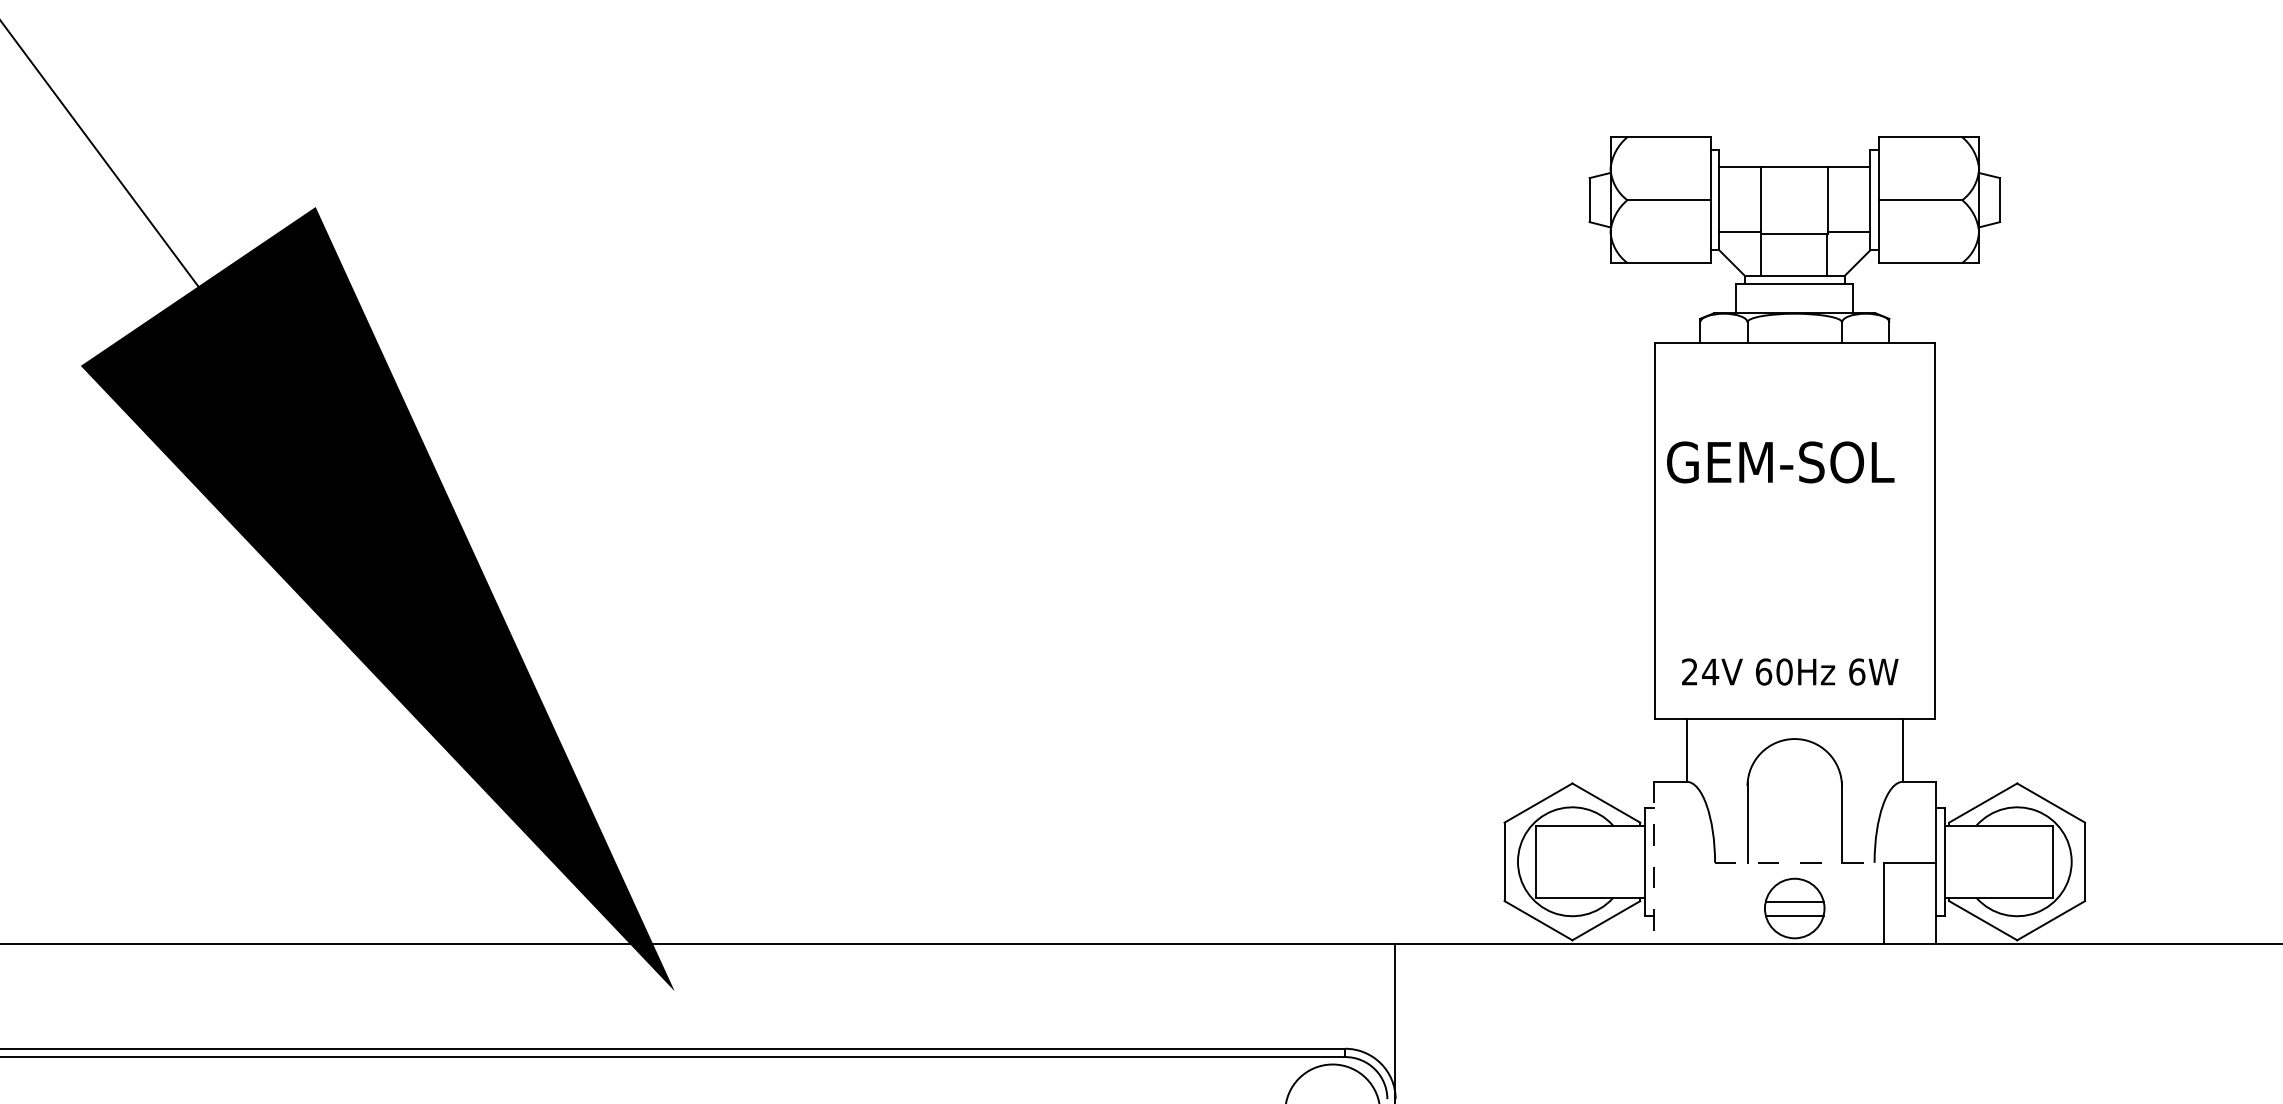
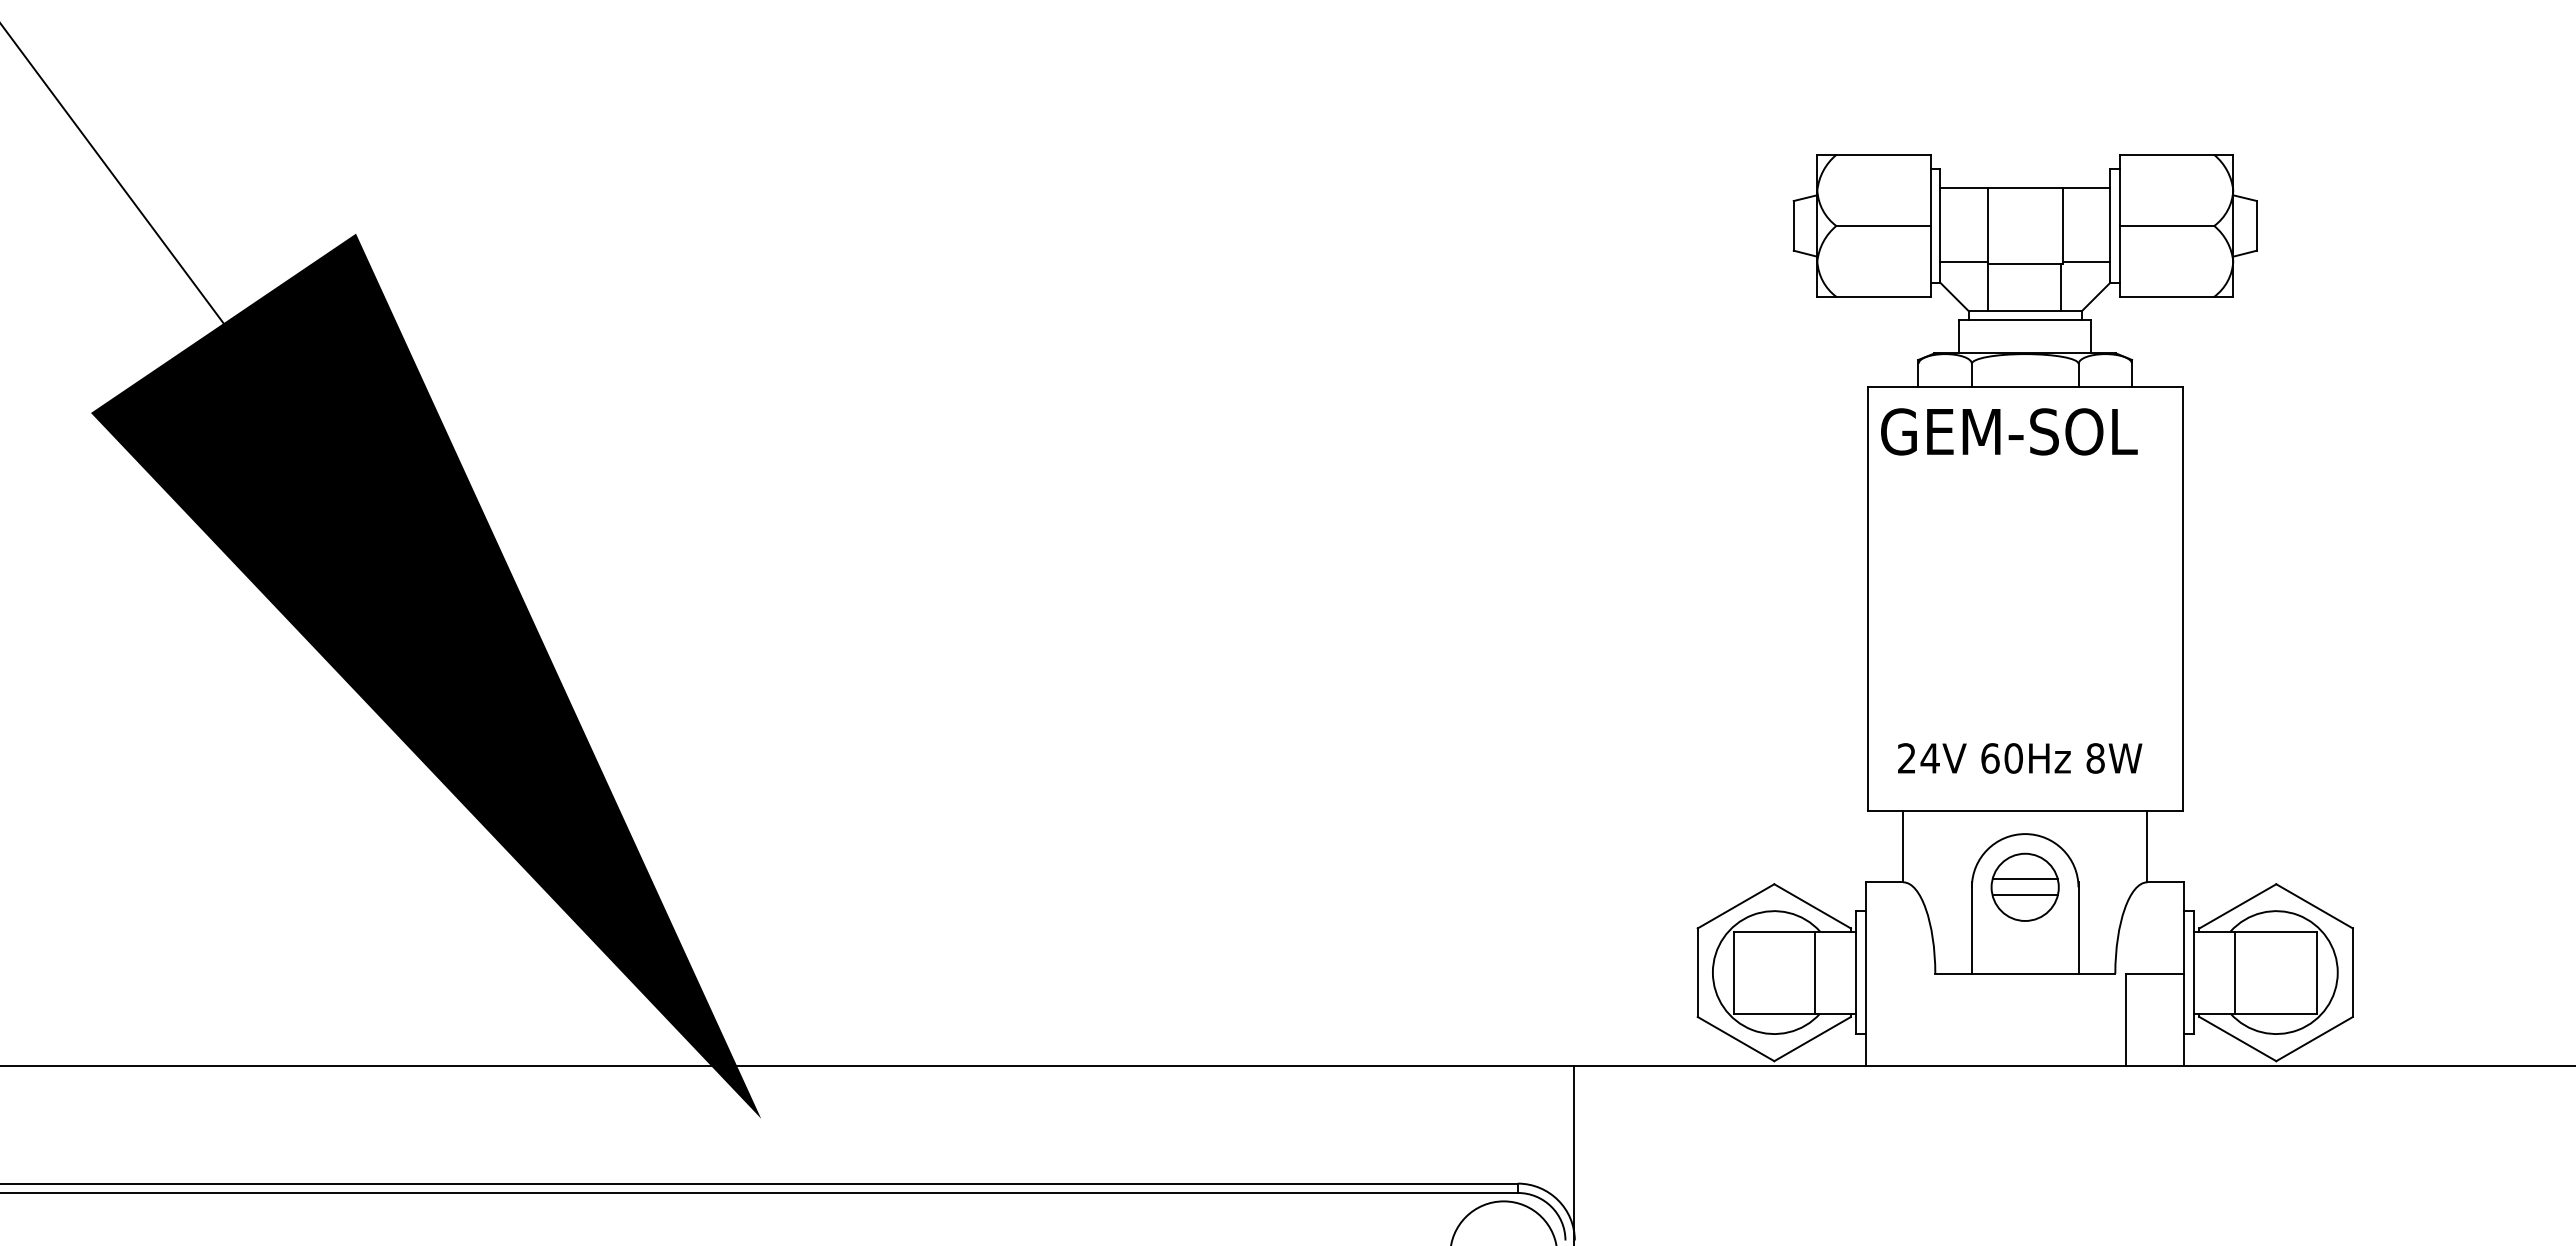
text: (1780, 462) -> (2009, 431), moved
text: (1857, 672) -> (2095, 758), 6W -> 8W
line: (1608, 861) -> (1815, 972), added
line: (1981, 861) -> (2235, 972), added
line: (1654, 862) -> (1866, 973), dashed -> solid
line: (1794, 862) -> (2025, 973), dashed -> solid
part: (1794, 907) -> (2024, 886), moved

